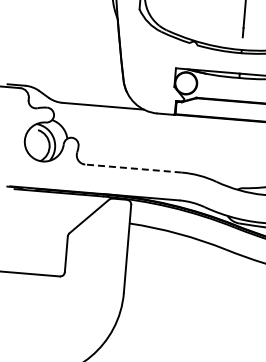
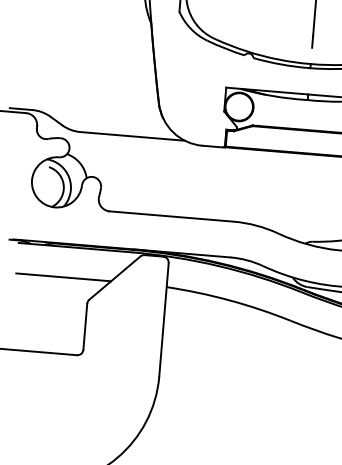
line: (133, 168) -> (171, 216), dashed -> solid
line: (49, 215) -> (63, 276), added

